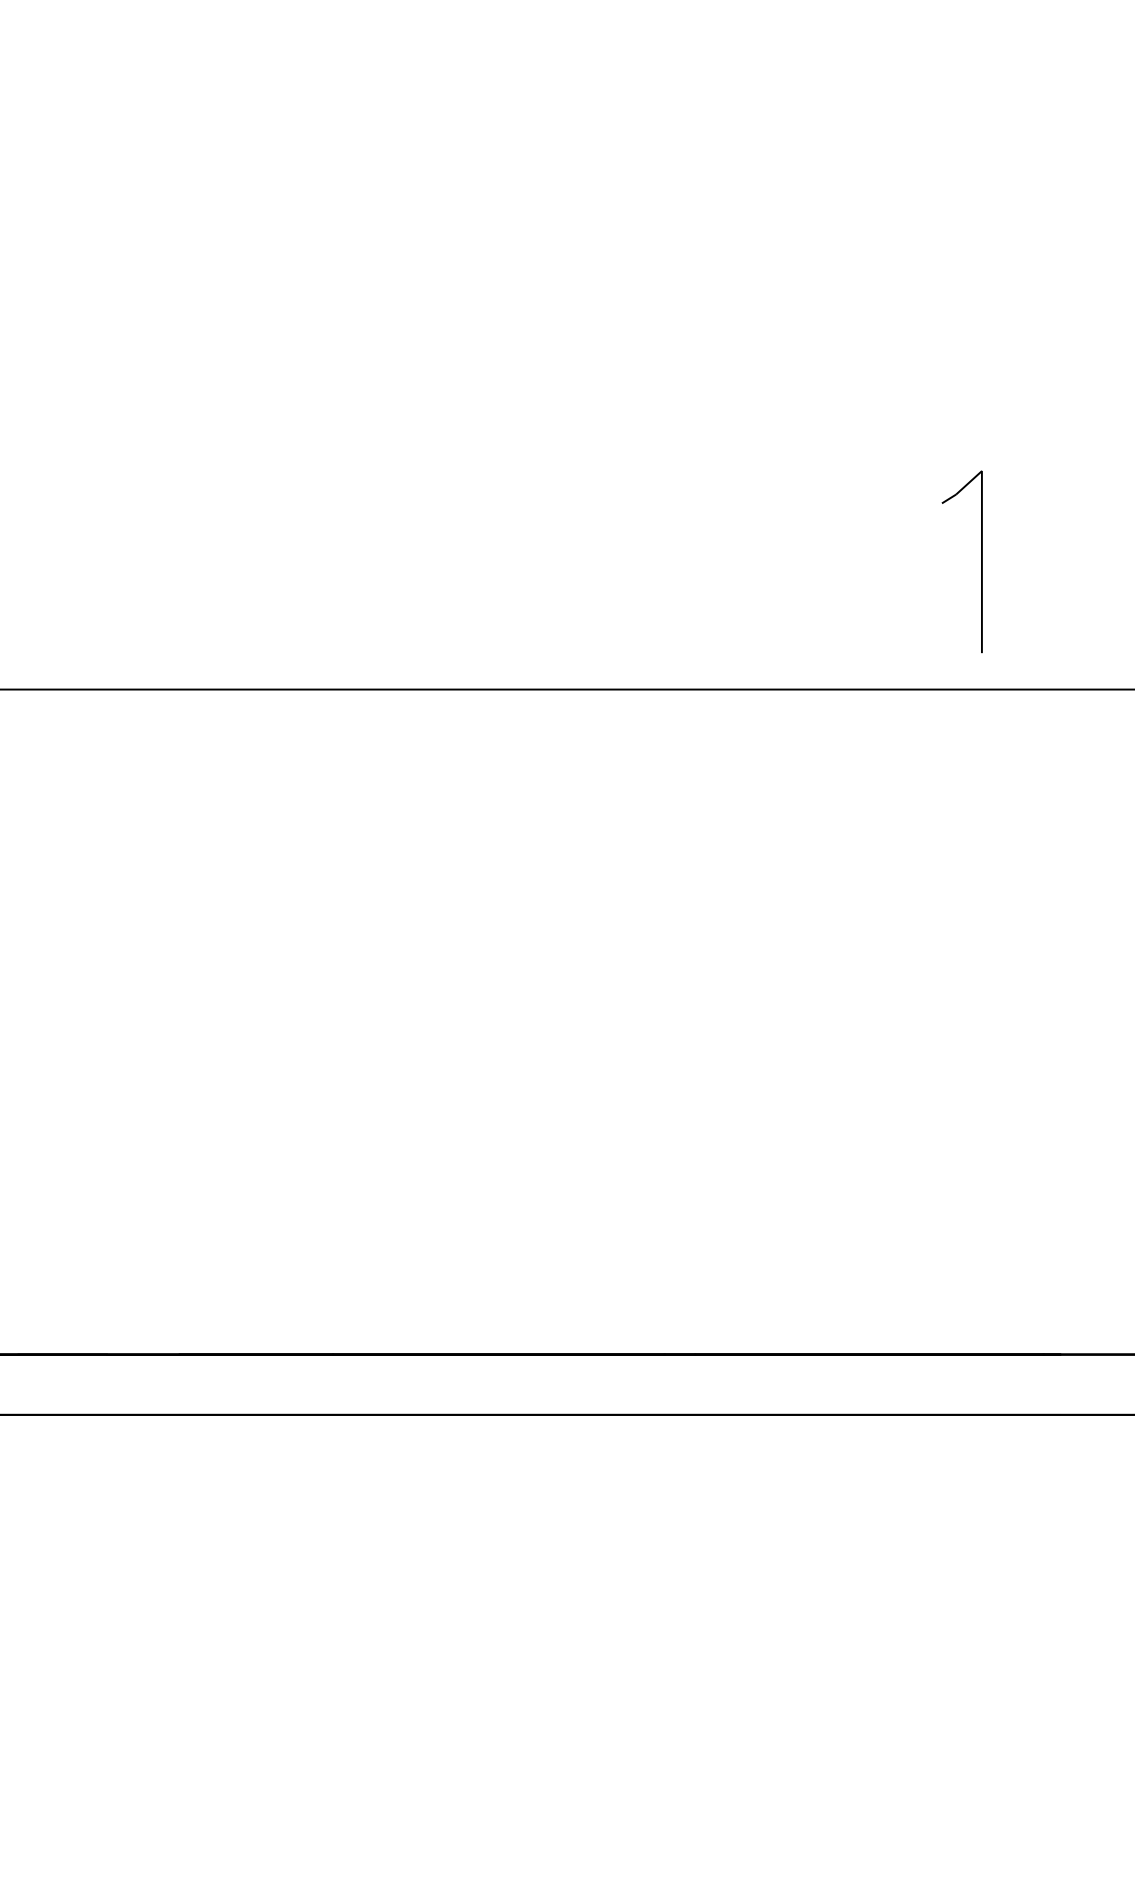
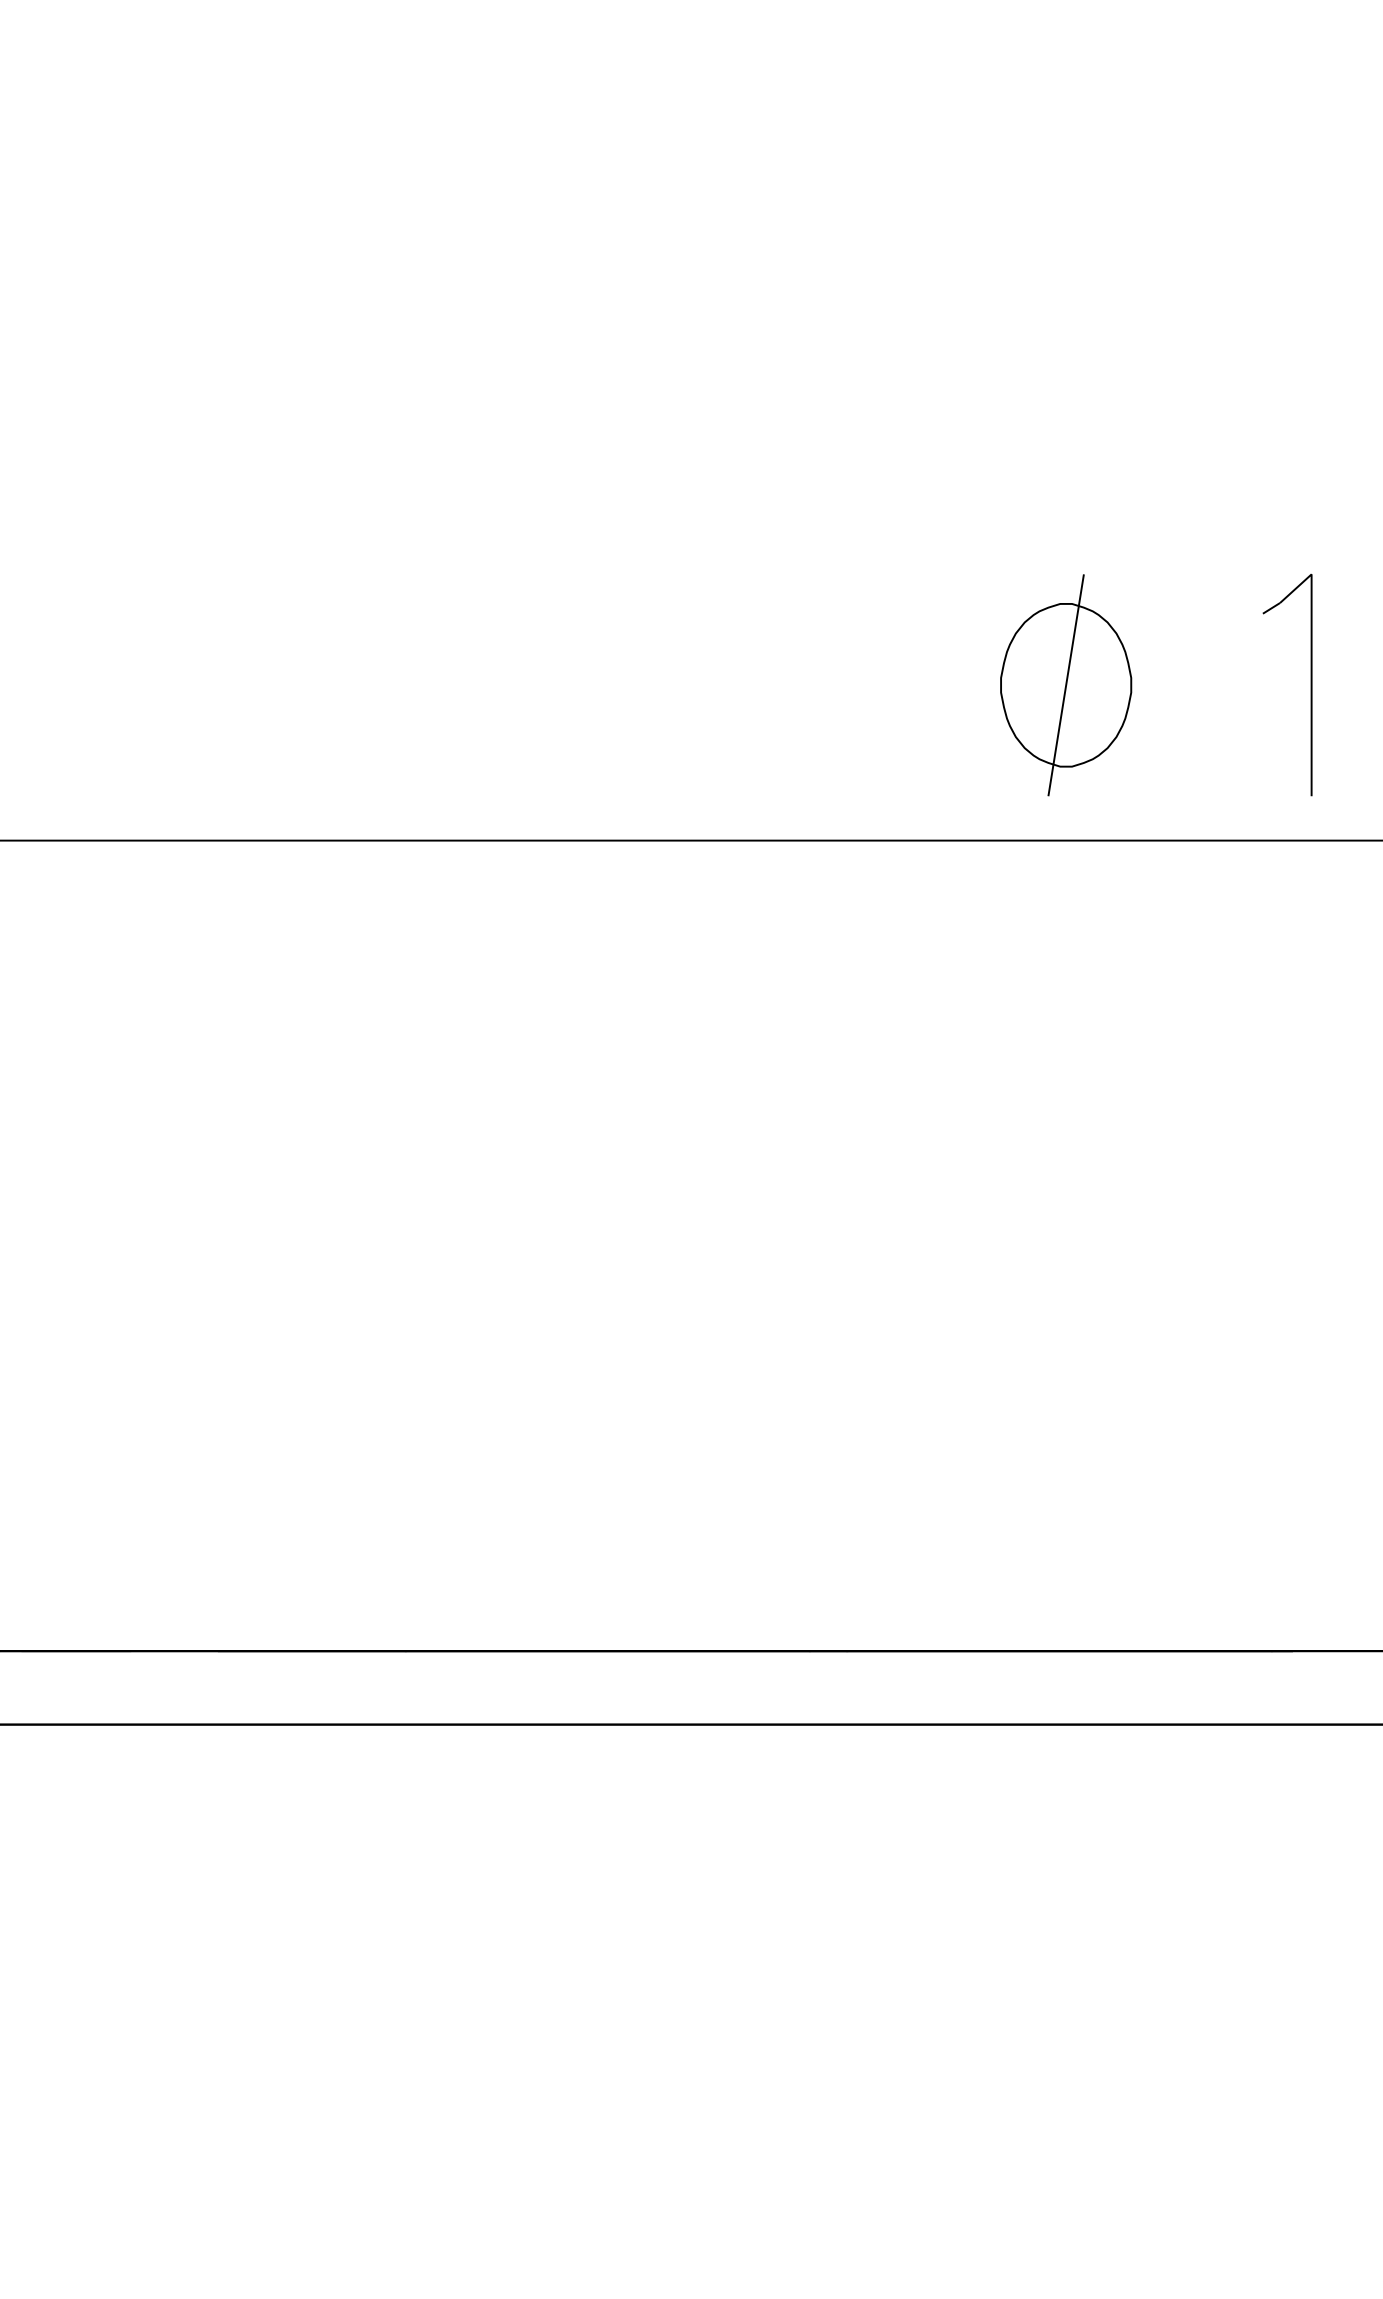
part: (981, 561) -> (1310, 684), moved
part: (875, 562) -> (1066, 685), added

